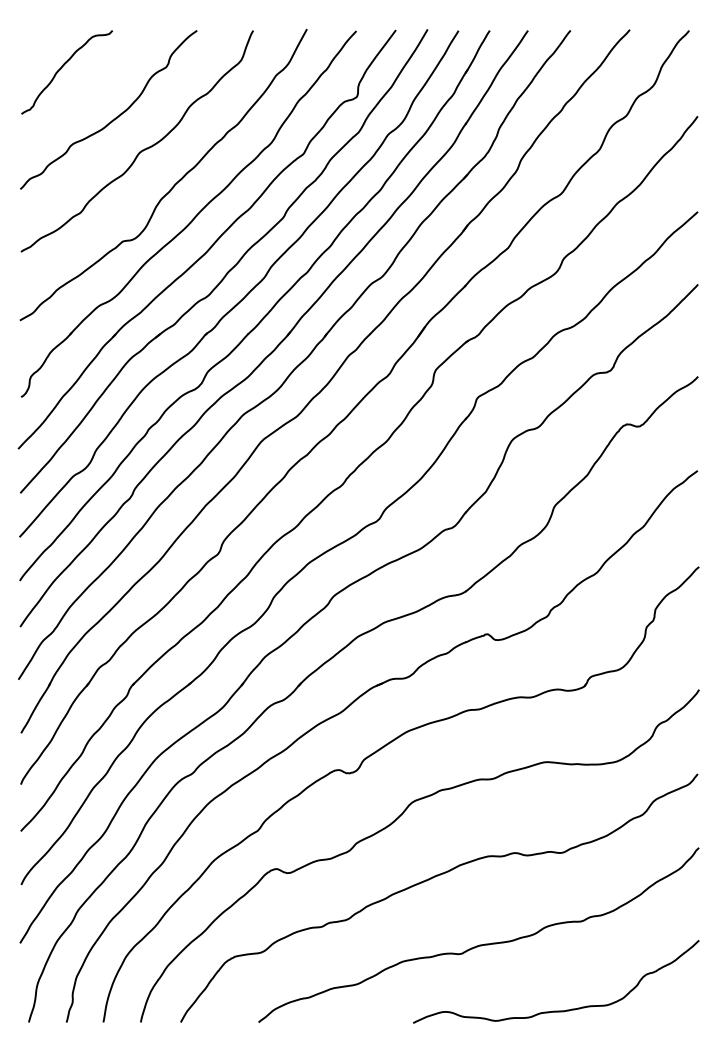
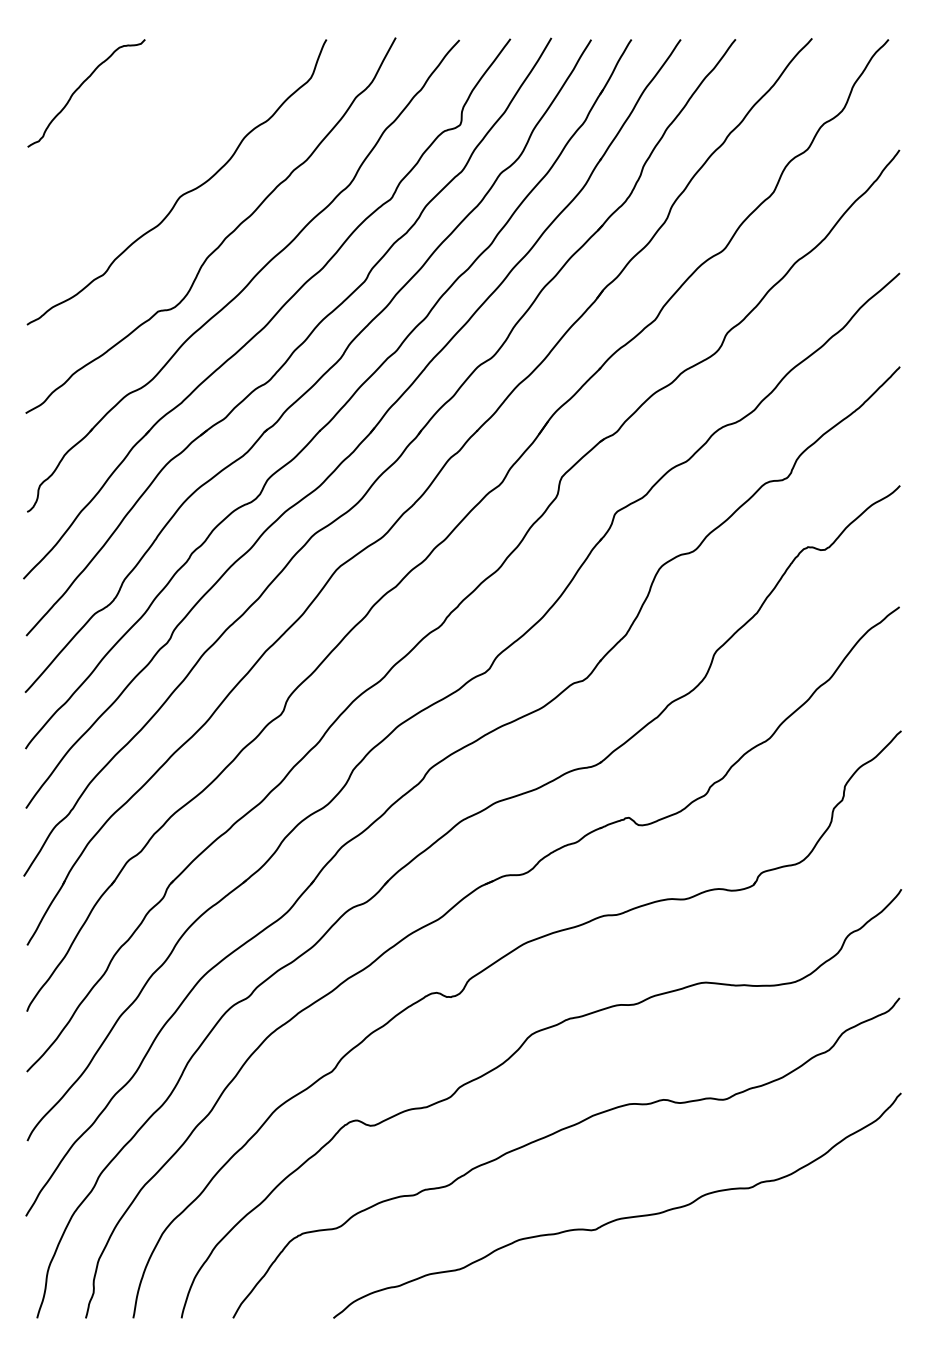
curve: (116, 116) -> (150, 150), removed
curve: (556, 1010) -> (717, 1302), removed

